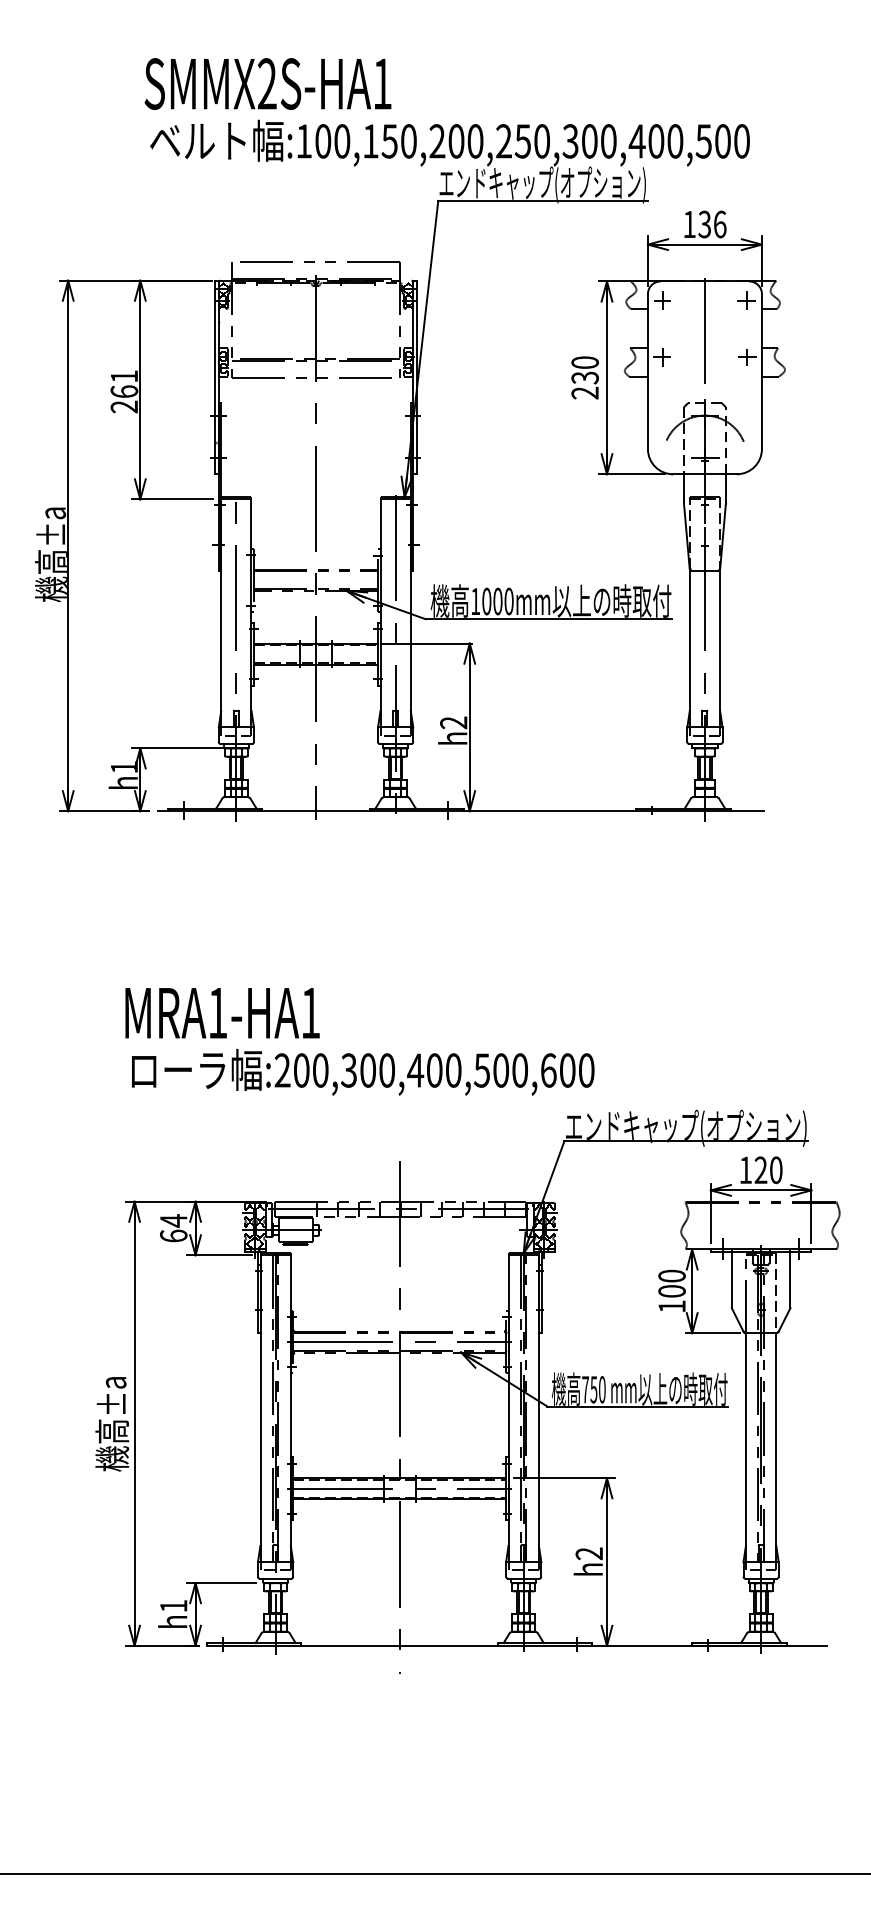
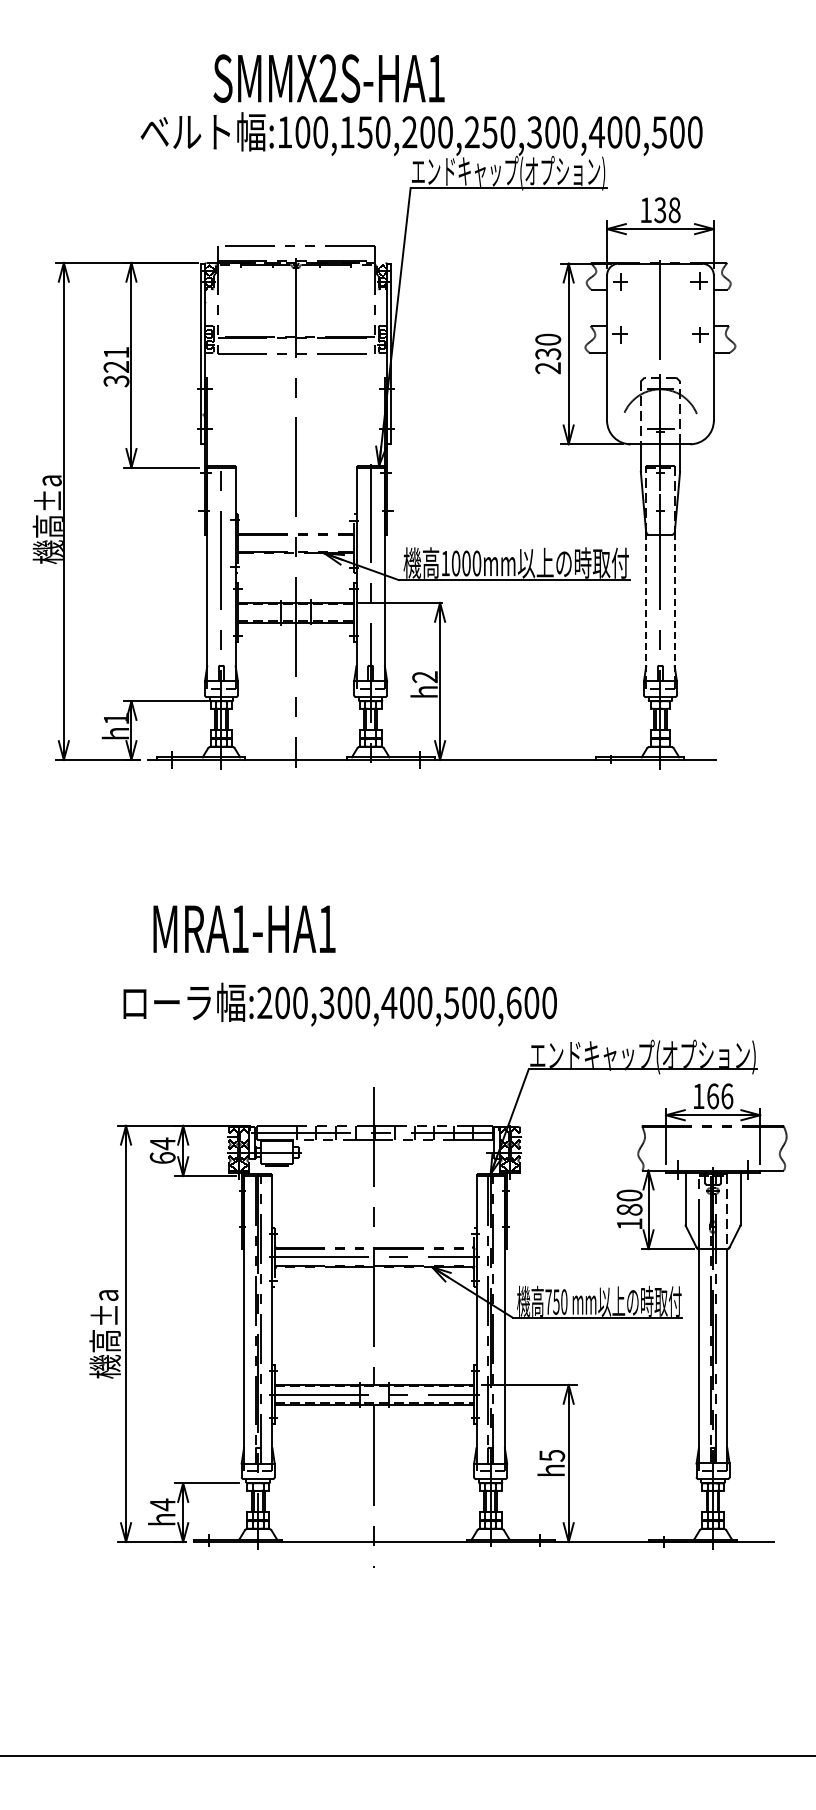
text: (267, 83) -> (328, 78), moved
text: (719, 224) -> (674, 210), 136 -> 138
text: (124, 399) -> (116, 374), 261 -> 321
line: (690, 648) -> (646, 607), solid -> dashed
line: (719, 648) -> (674, 607), solid -> dashed
text: (222, 1012) -> (244, 928), moved
text: (769, 1170) -> (720, 1096), 120 -> 166
text: (671, 1290) -> (629, 1209), 100 -> 180
text: (589, 1553) -> (552, 1455), h2 -> h5
text: (173, 1605) -> (162, 1504), h1 -> h4

